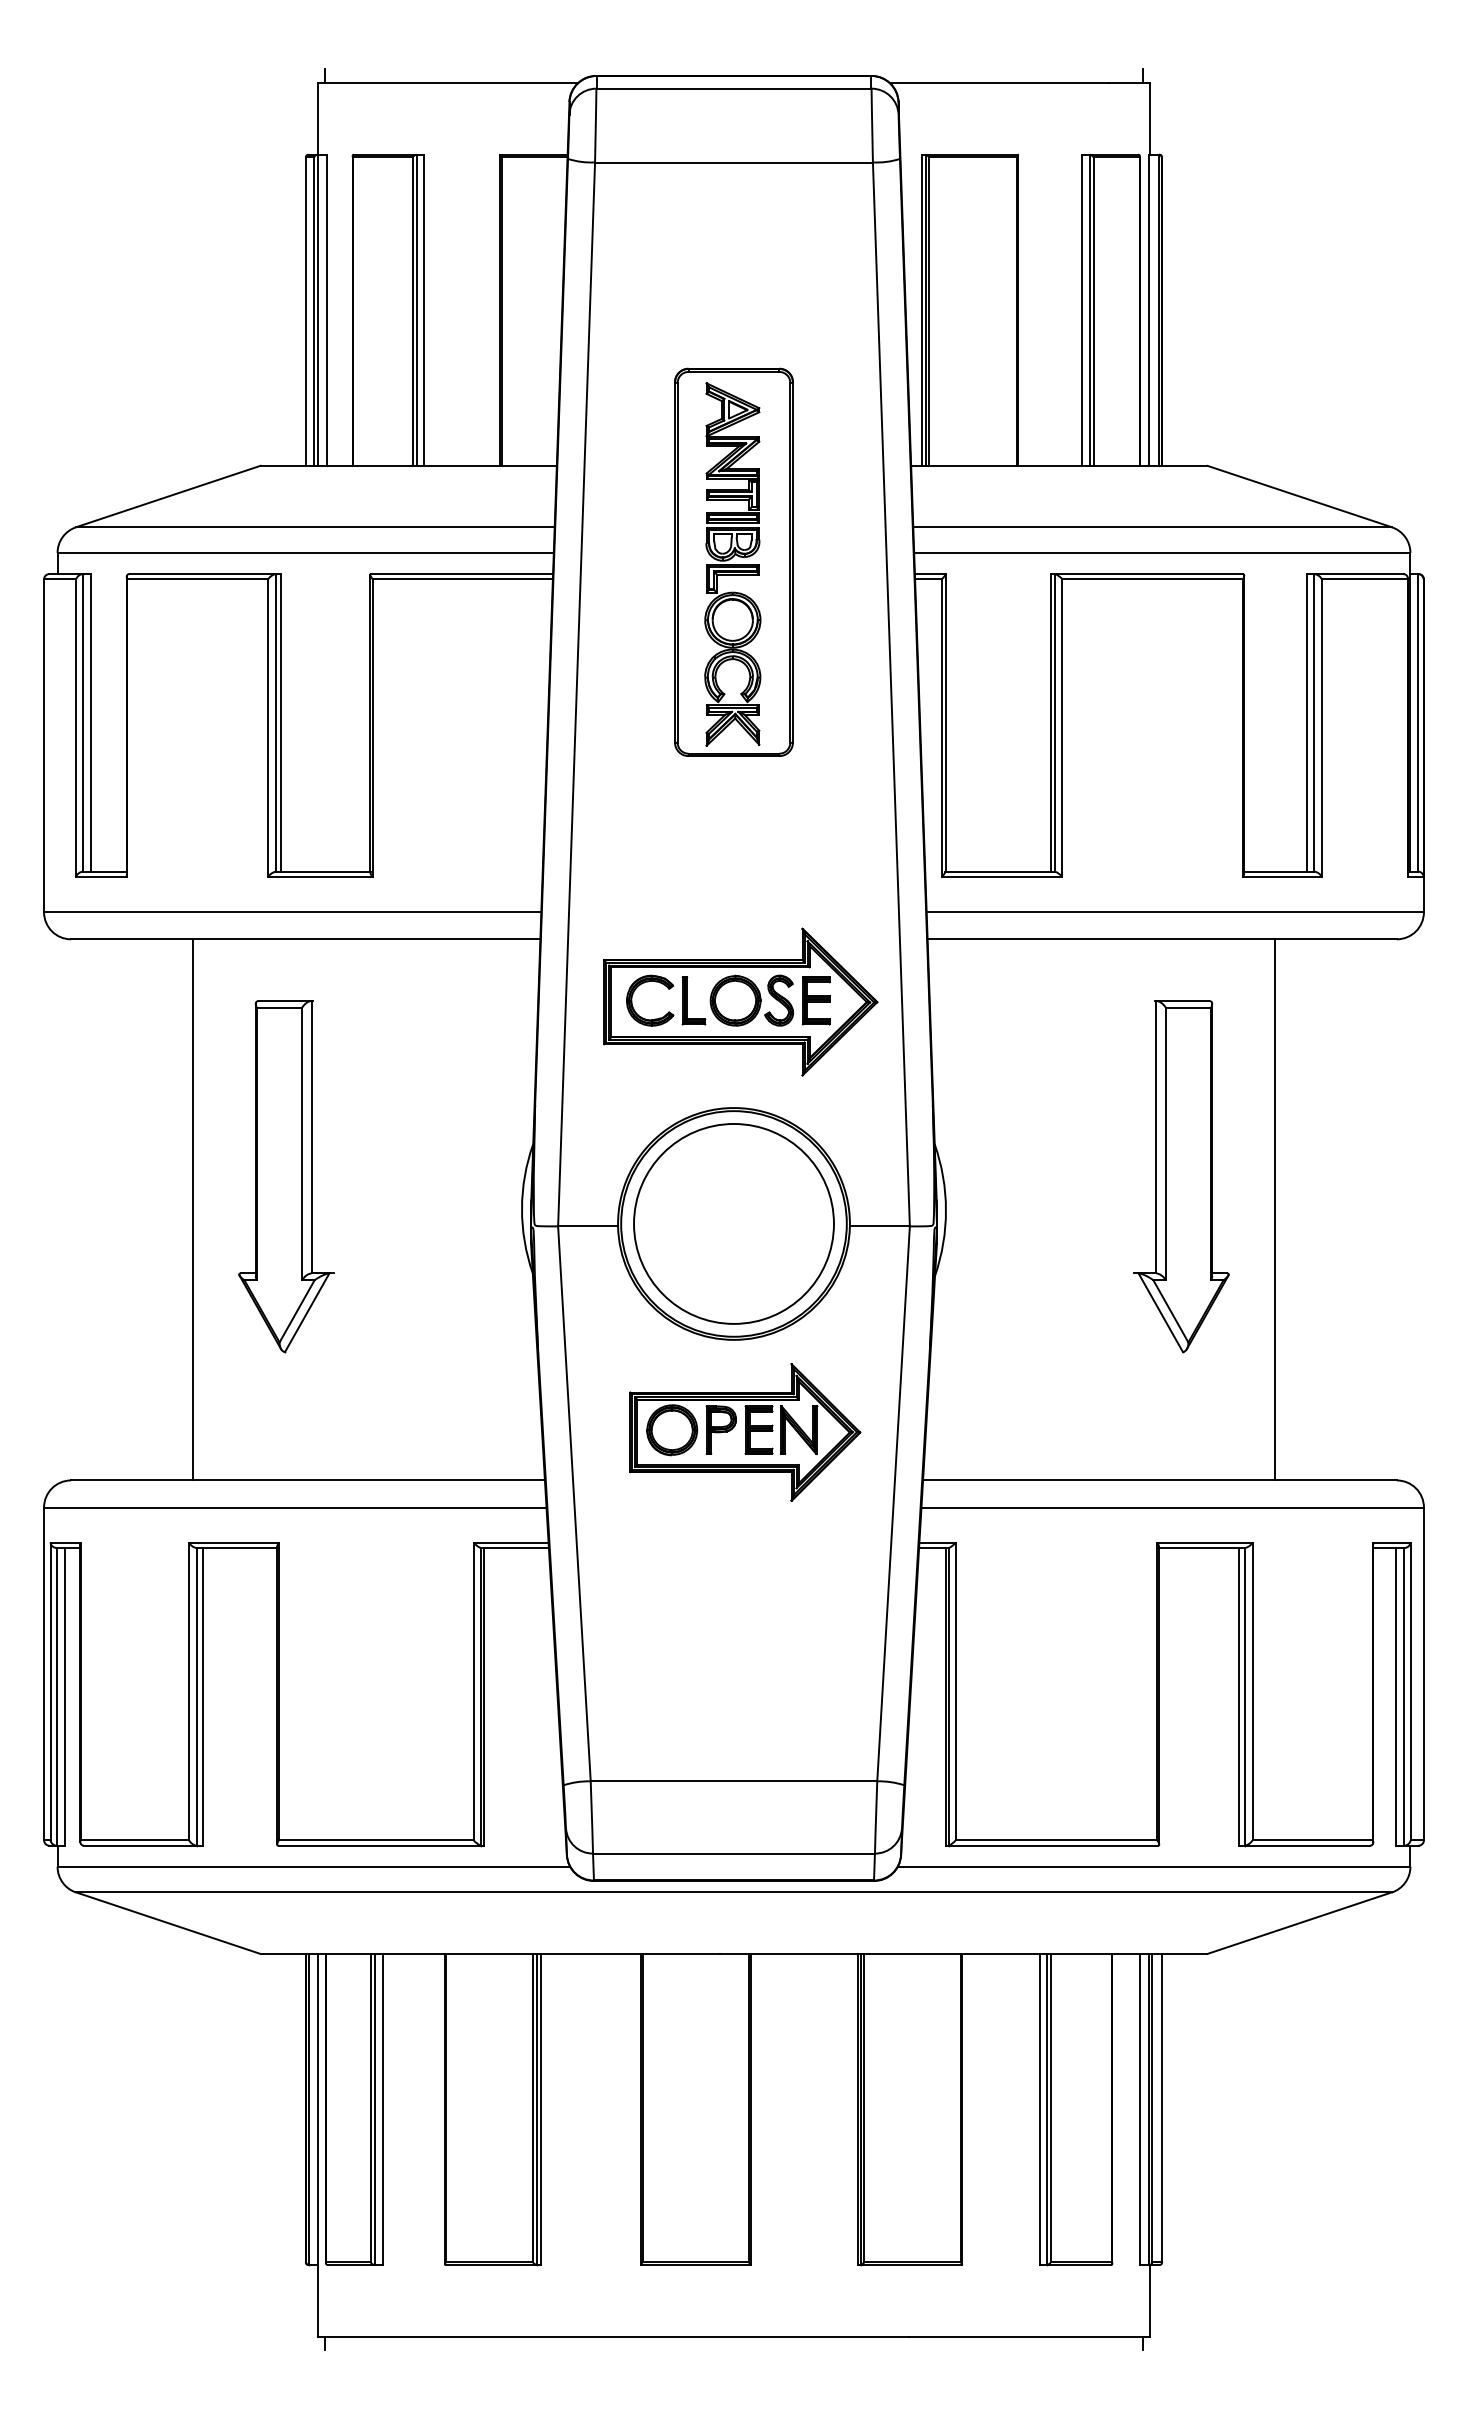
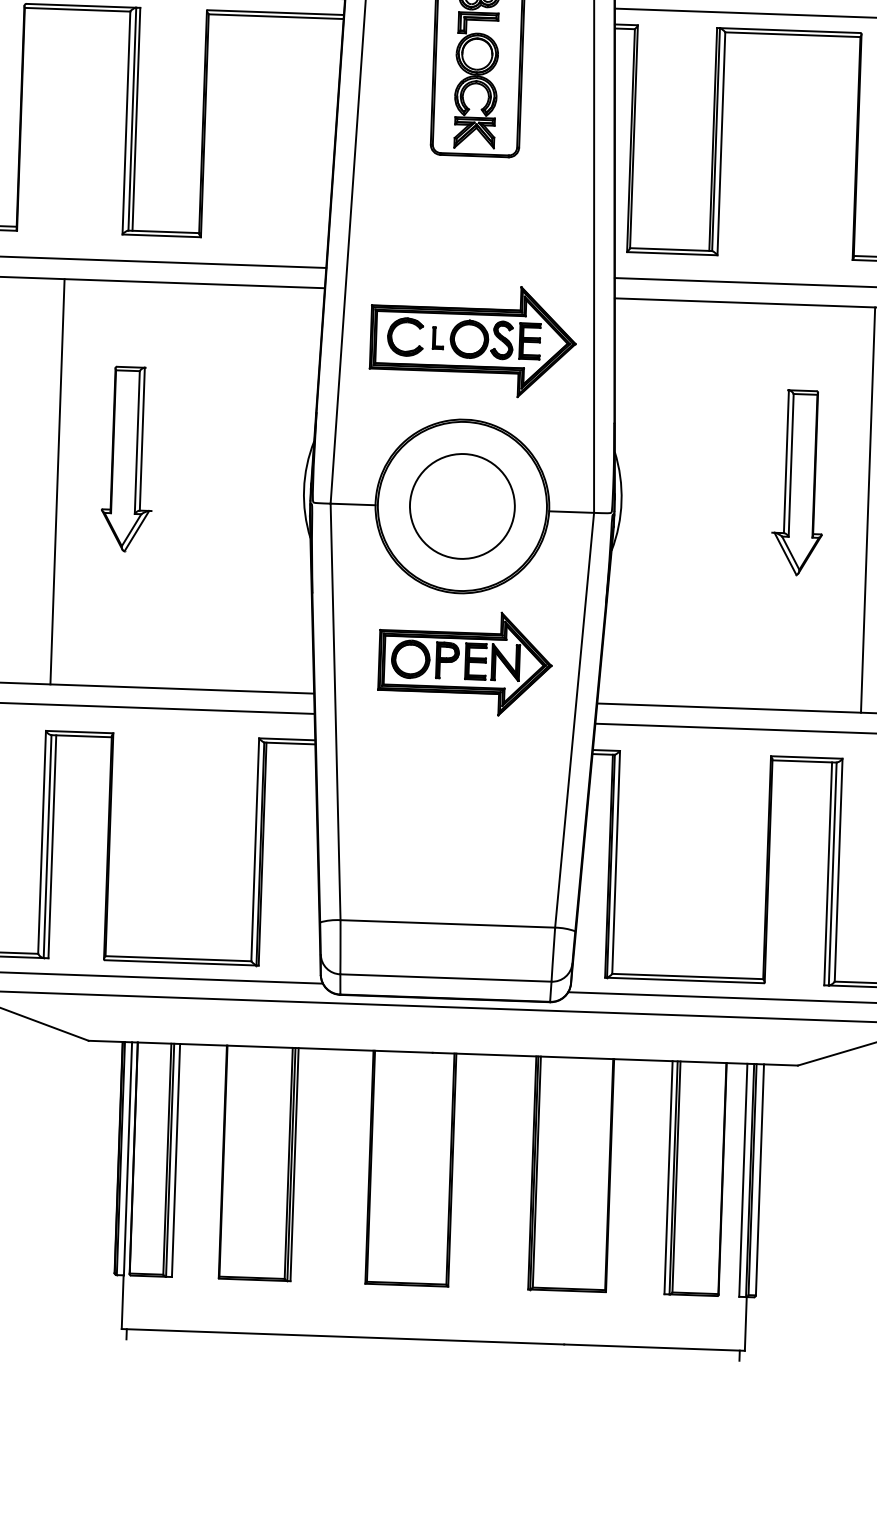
part: (693, 1000) -> (437, 338), size x0.6
part: (286, 1176) -> (128, 459), size x0.7
part: (1181, 1176) -> (798, 482), size x0.7
circle: (733, 1223) -> (462, 506), size x0.7

